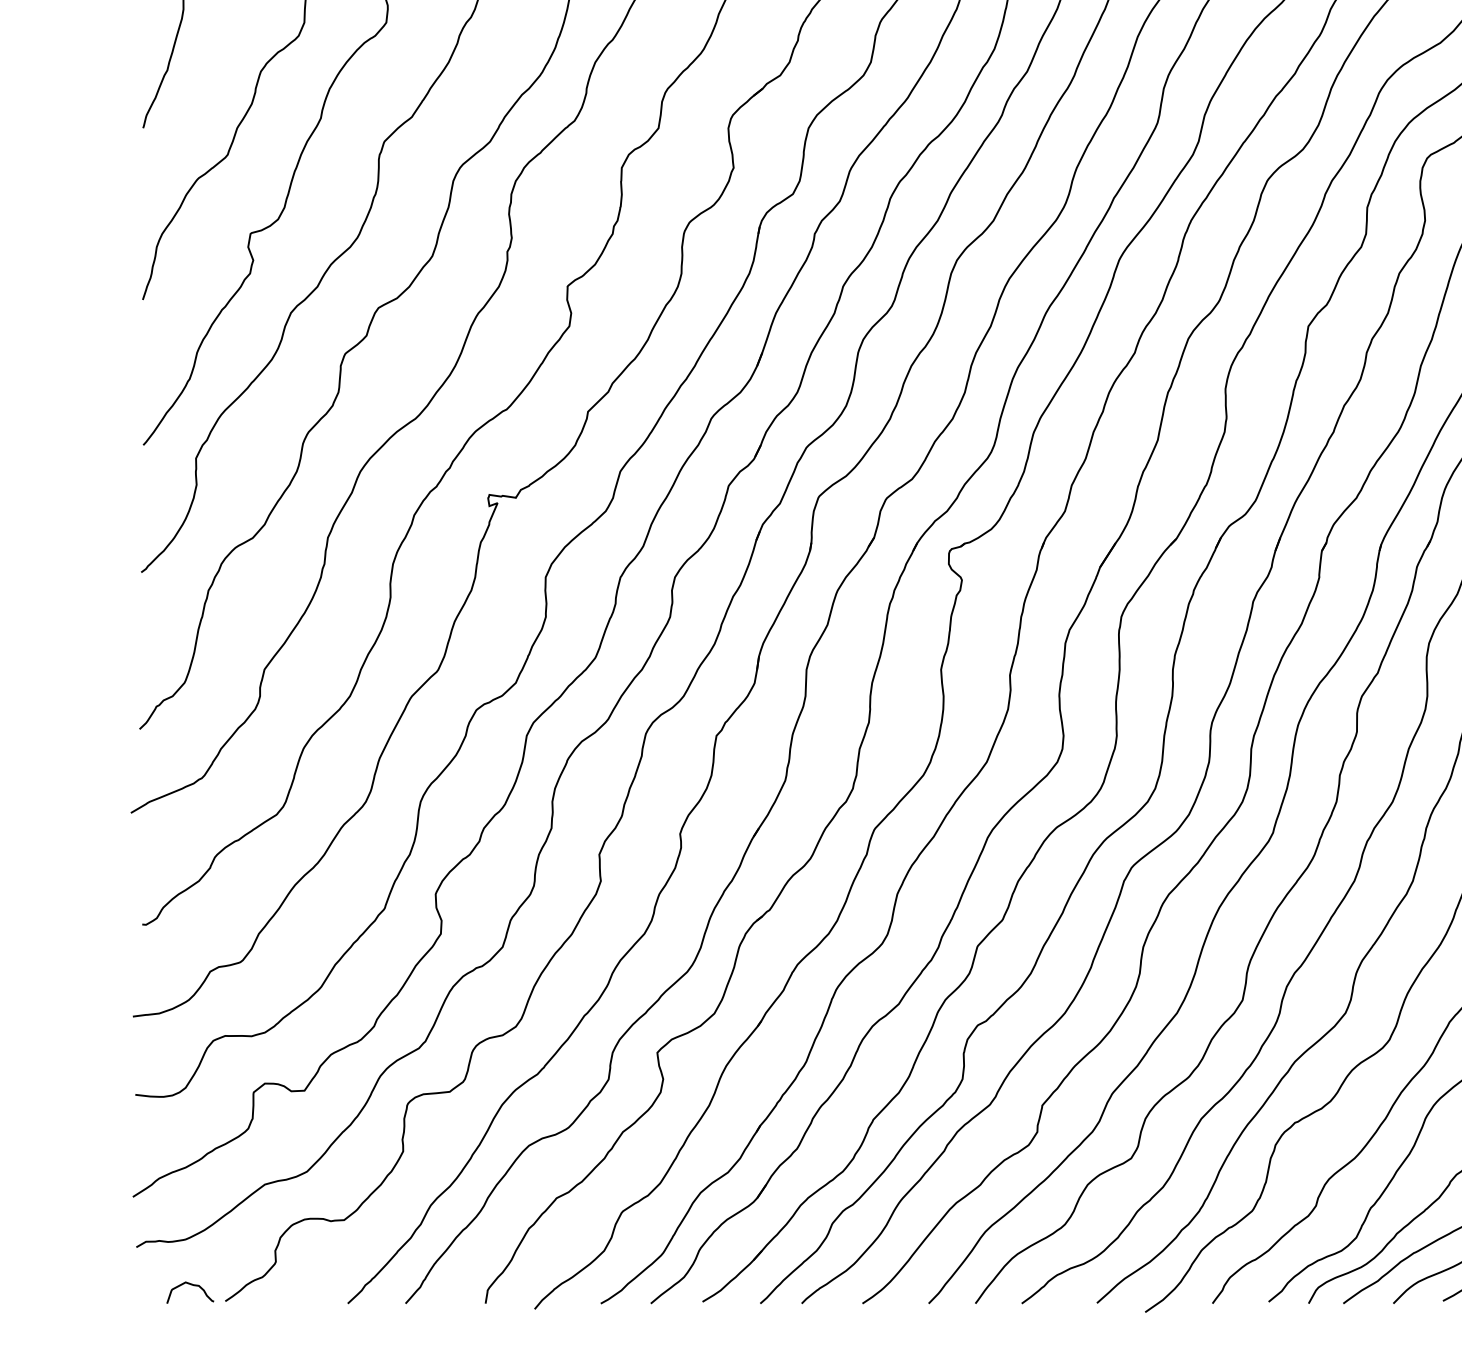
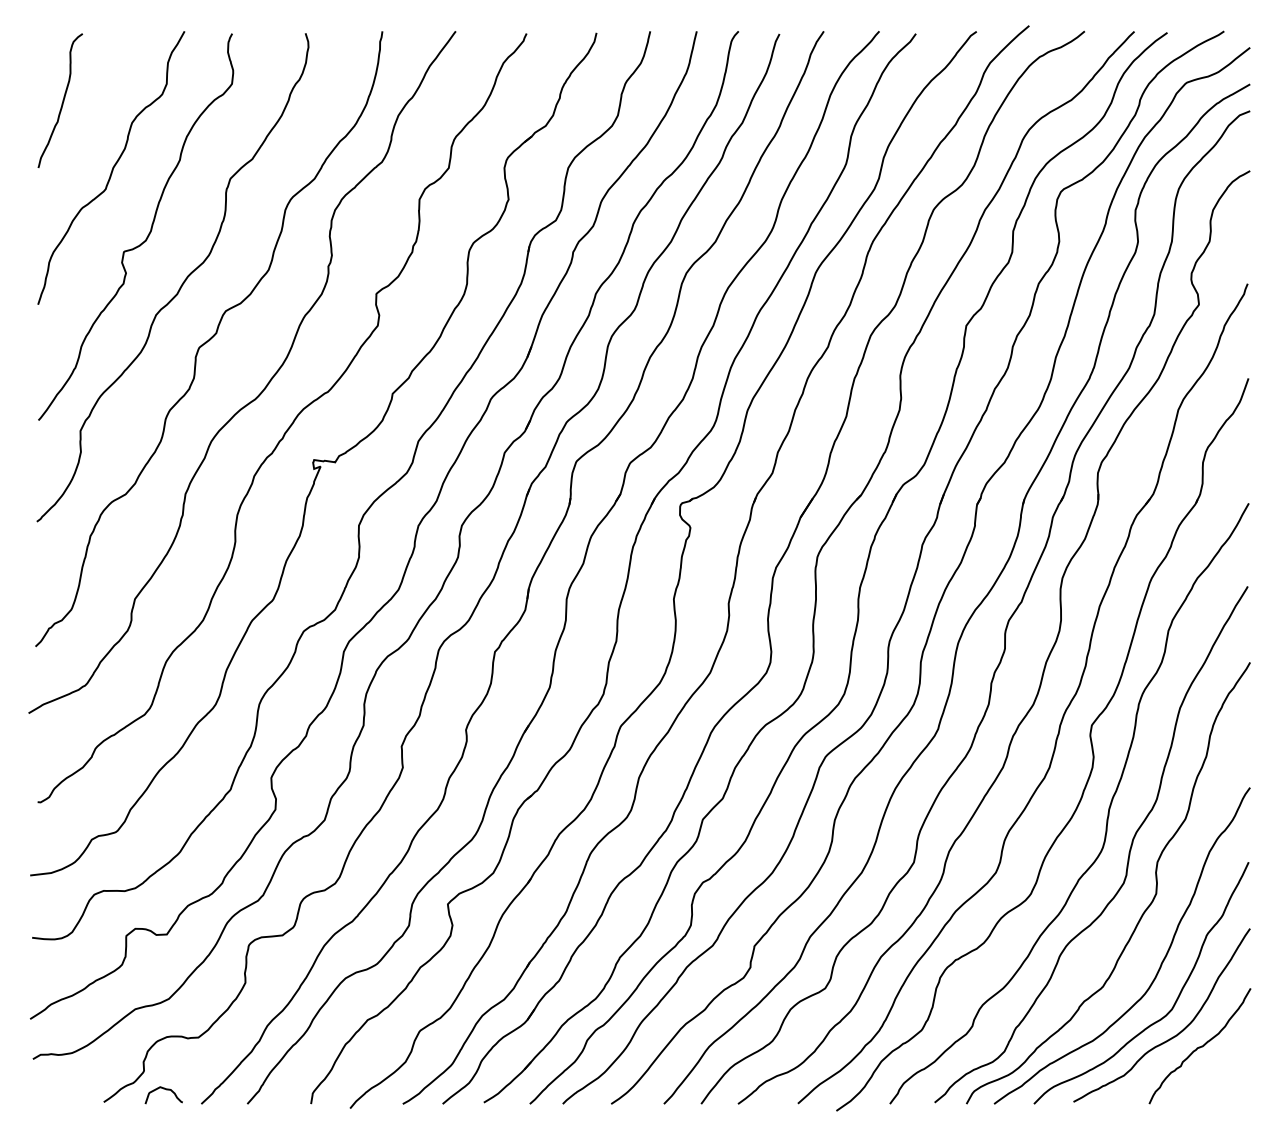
curve: (193, 1286) -> (166, 1090), moved

